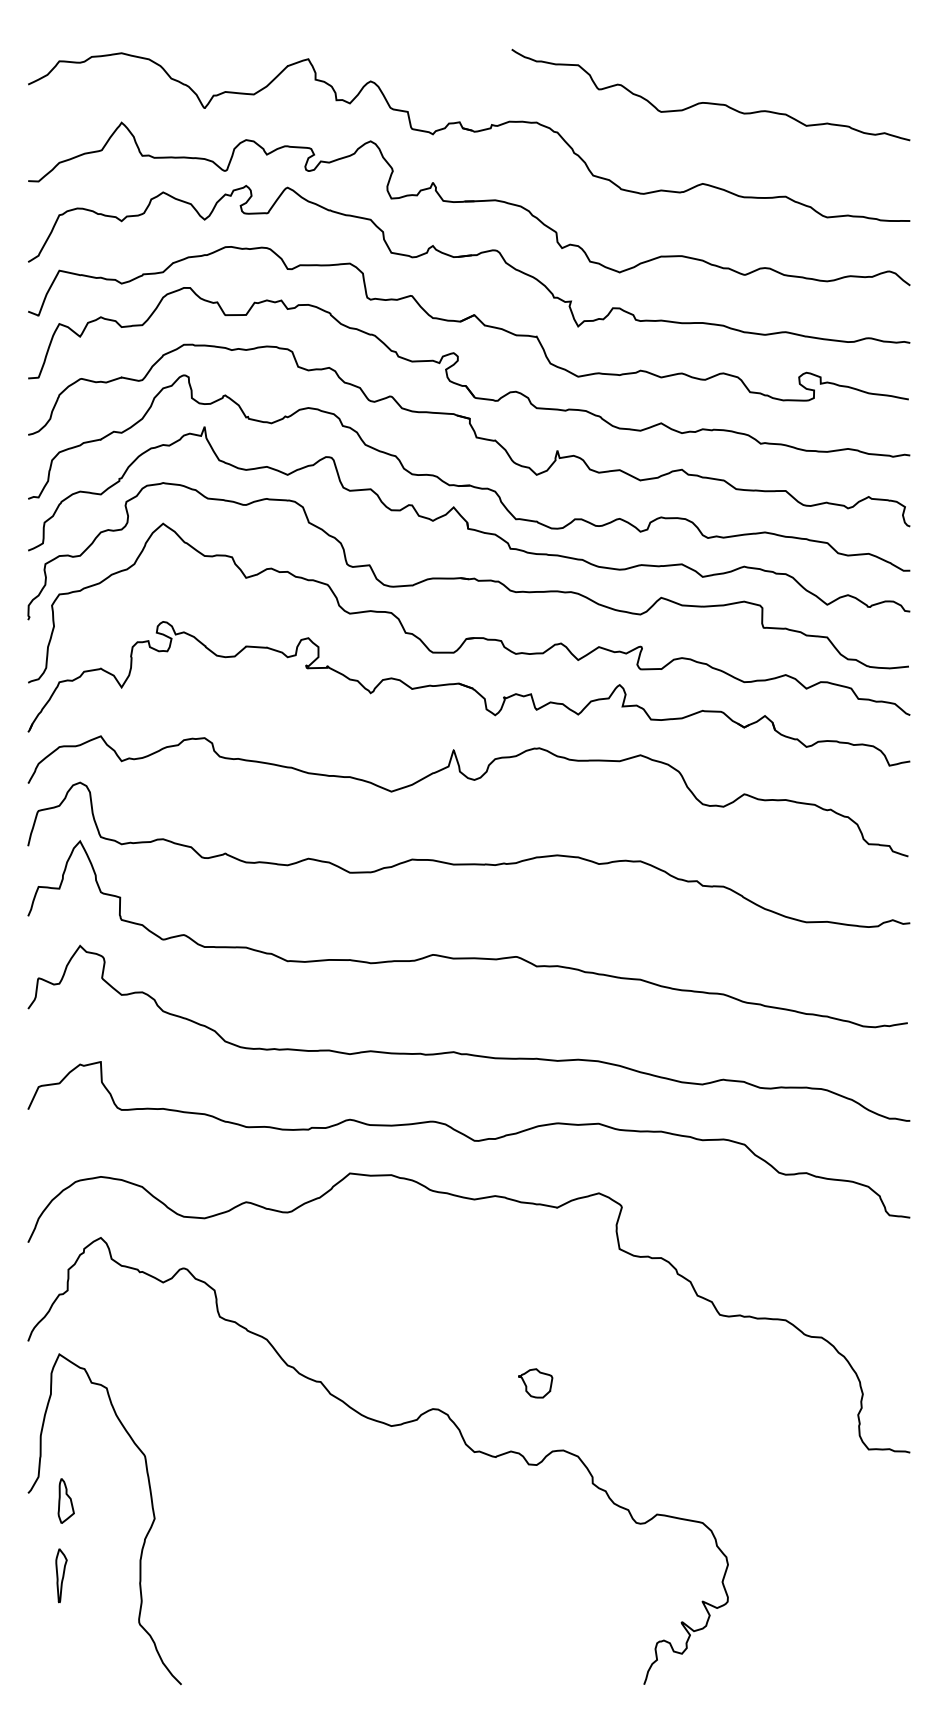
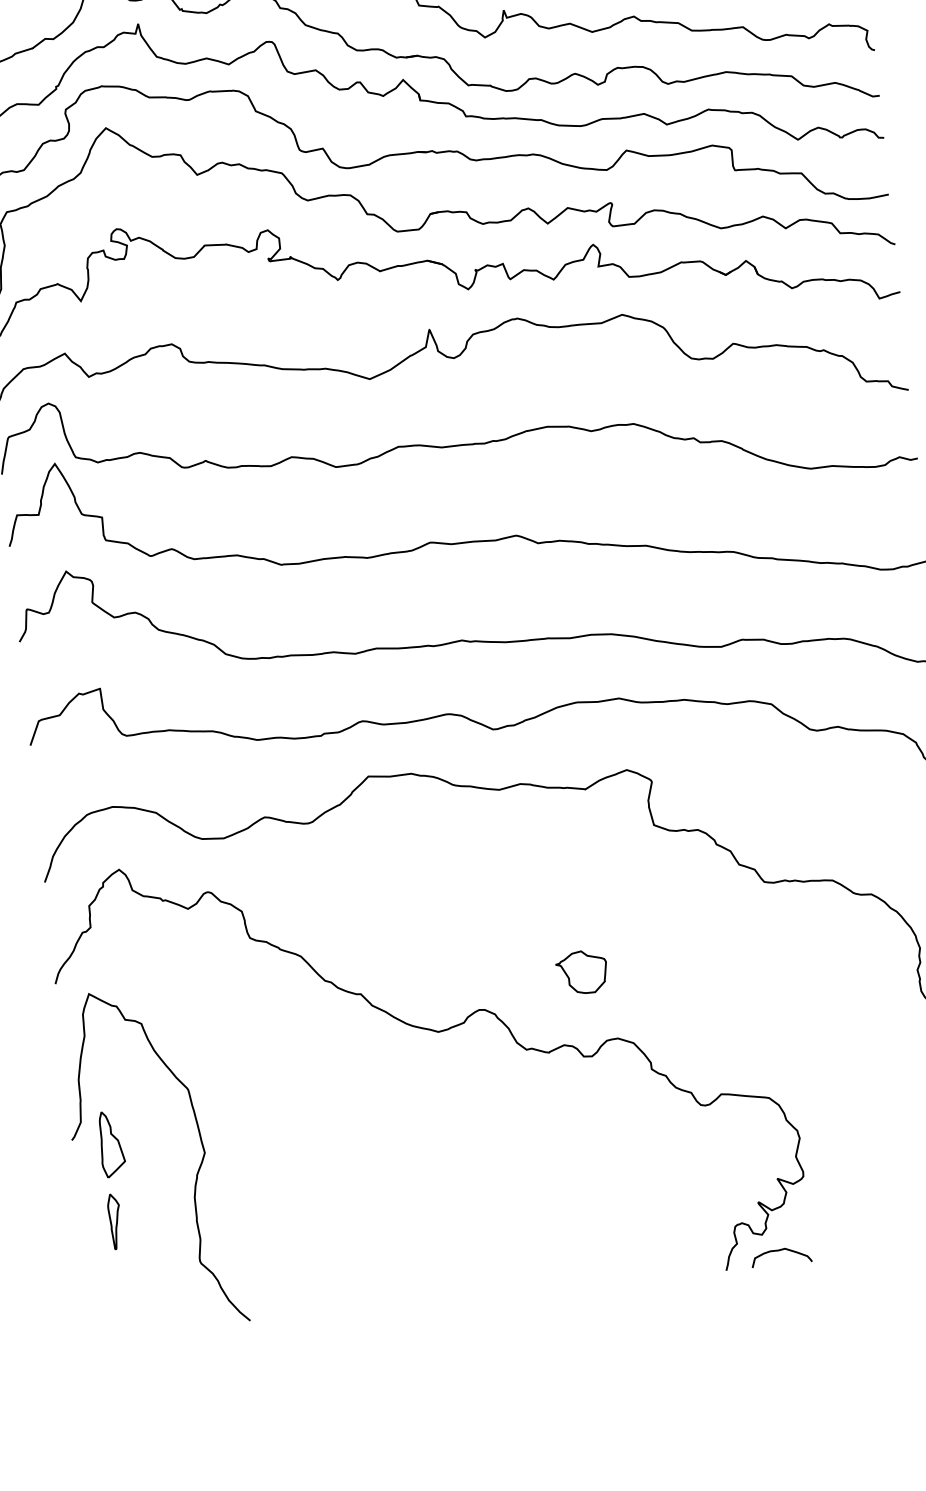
part: (535, 1383) -> (582, 972), size x1.43
part: (66, 1500) -> (112, 1143), size x1.43
curve: (698, 1671) -> (780, 1251), added

